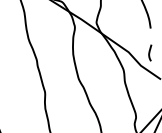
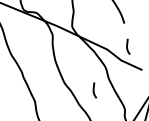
curve: (108, 91) -> (94, 90), added

